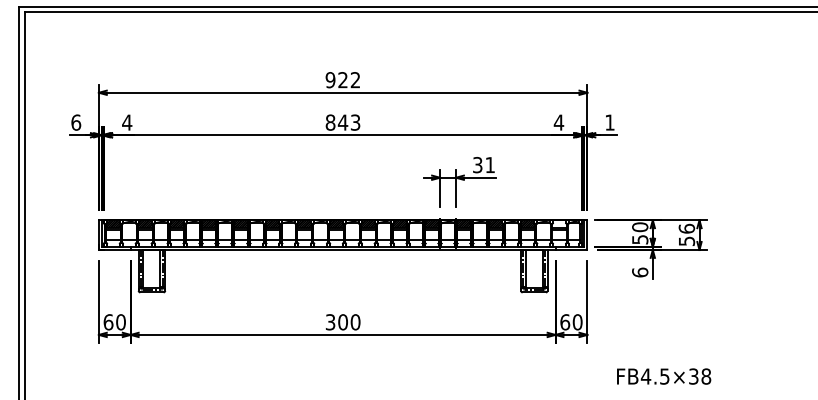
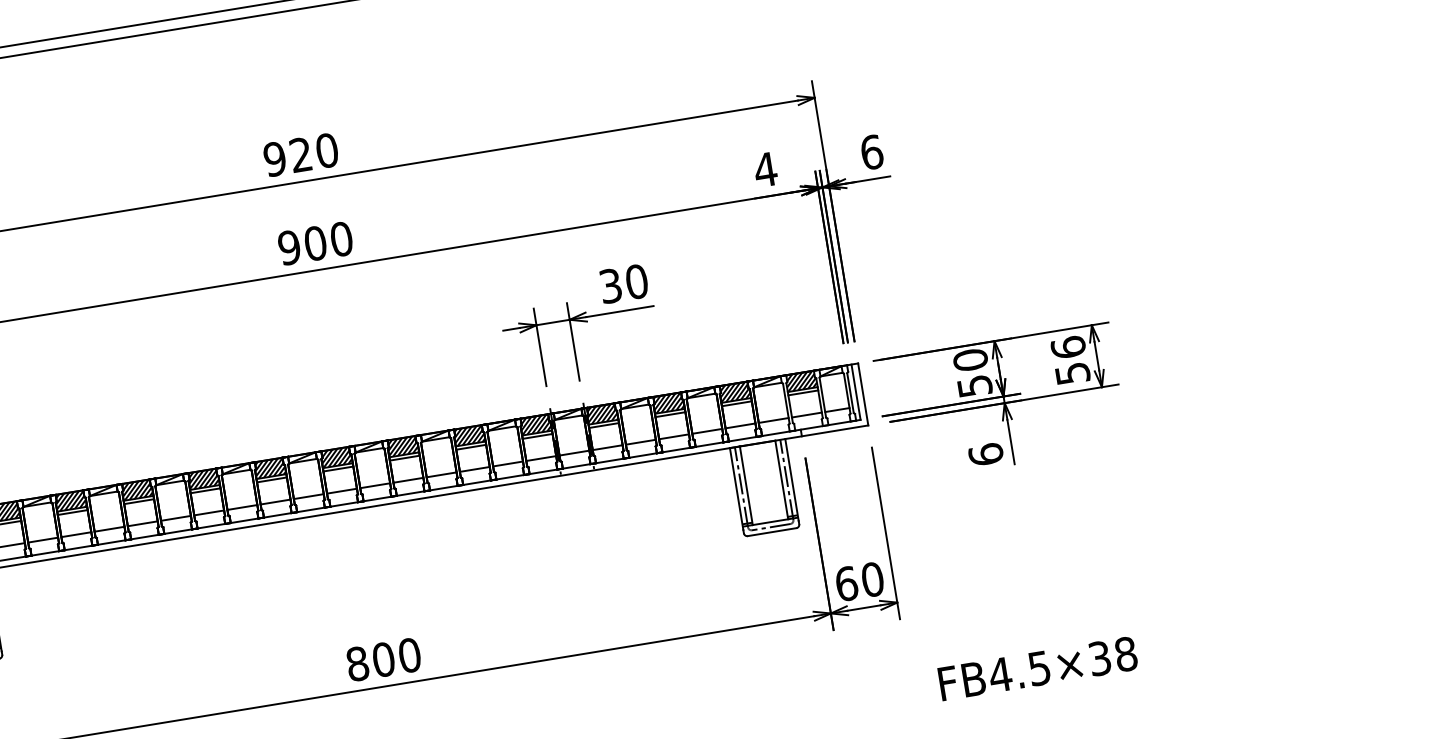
text: (355, 80) -> (327, 151), 922 -> 920
text: (342, 122) -> (314, 243), 843 -> 900
text: (609, 122) -> (870, 152), 1 -> 6
text: (490, 165) -> (637, 282), 31 -> 30
hatch: (559, 224) -> (801, 381), added
text: (330, 322) -> (357, 664), 300 -> 800
text: (664, 376) -> (1038, 668), moved

